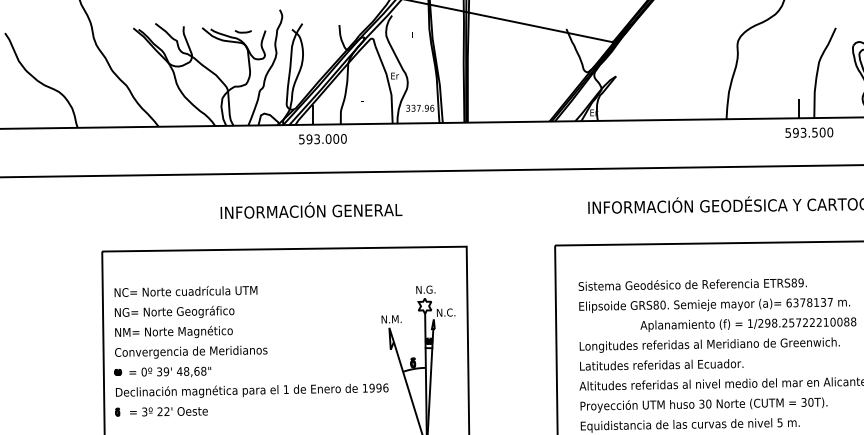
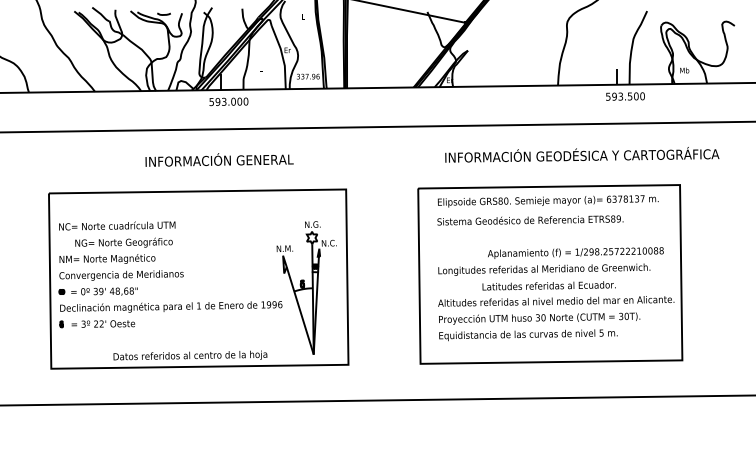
text: (713, 305) -> (547, 201), moved
text: (174, 311) -> (123, 242), moved
text: (660, 364) -> (548, 285), moved

